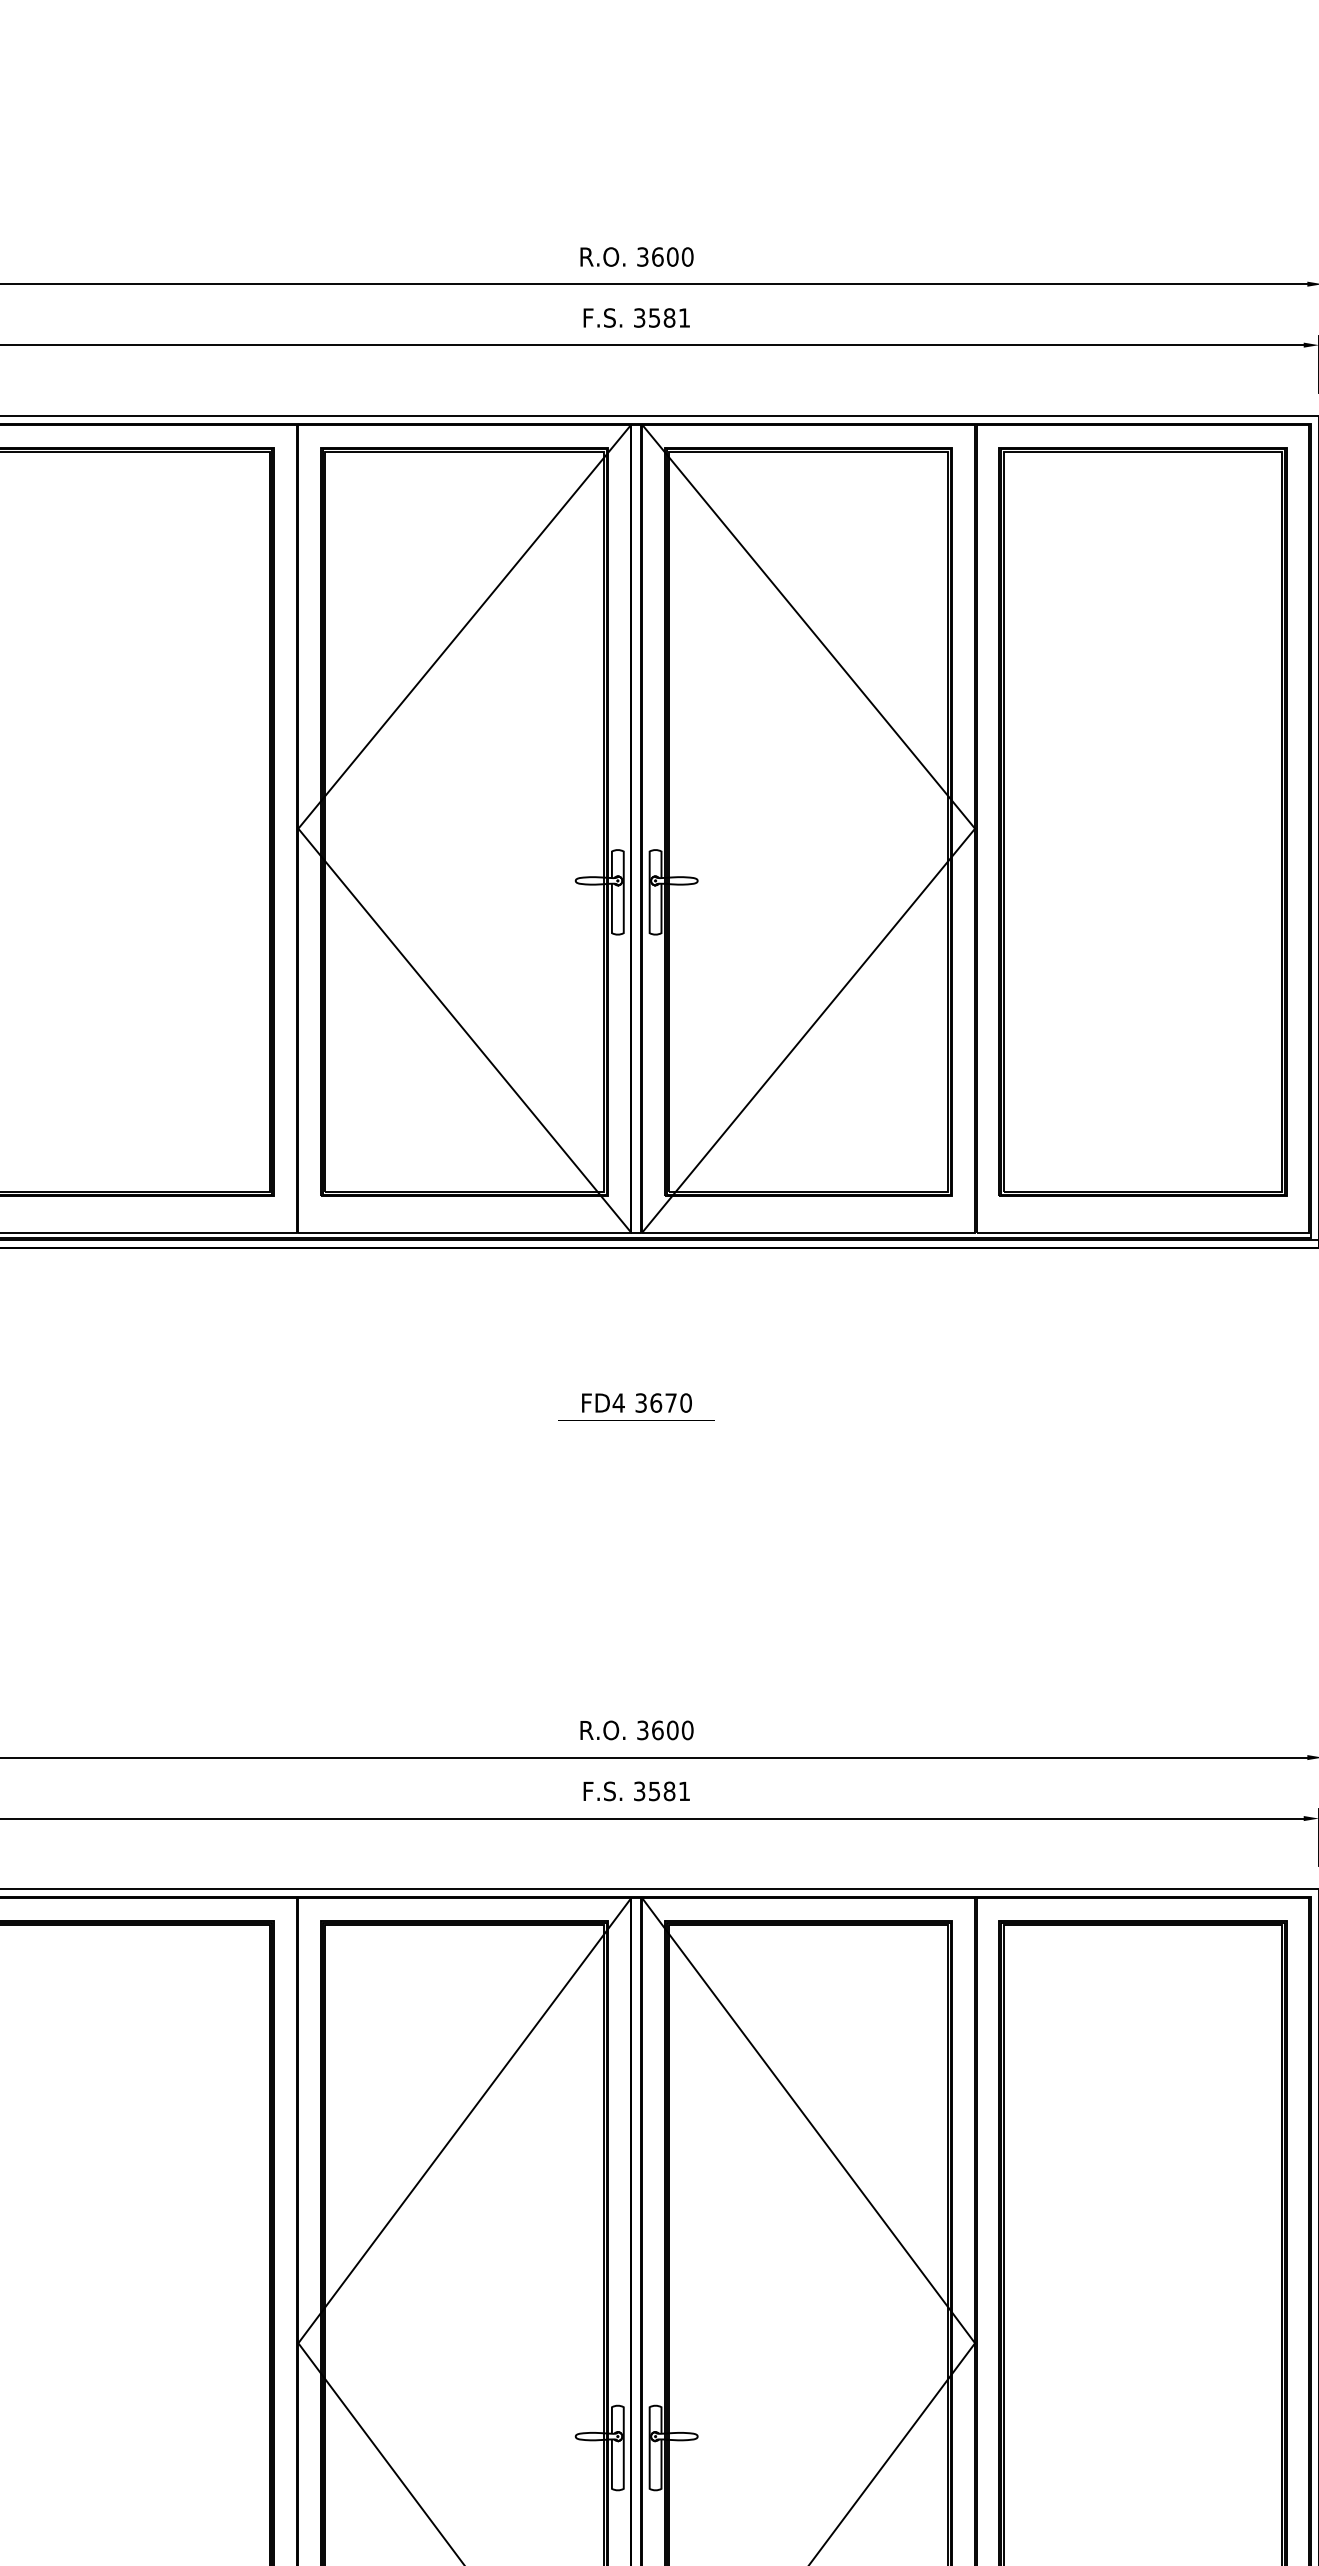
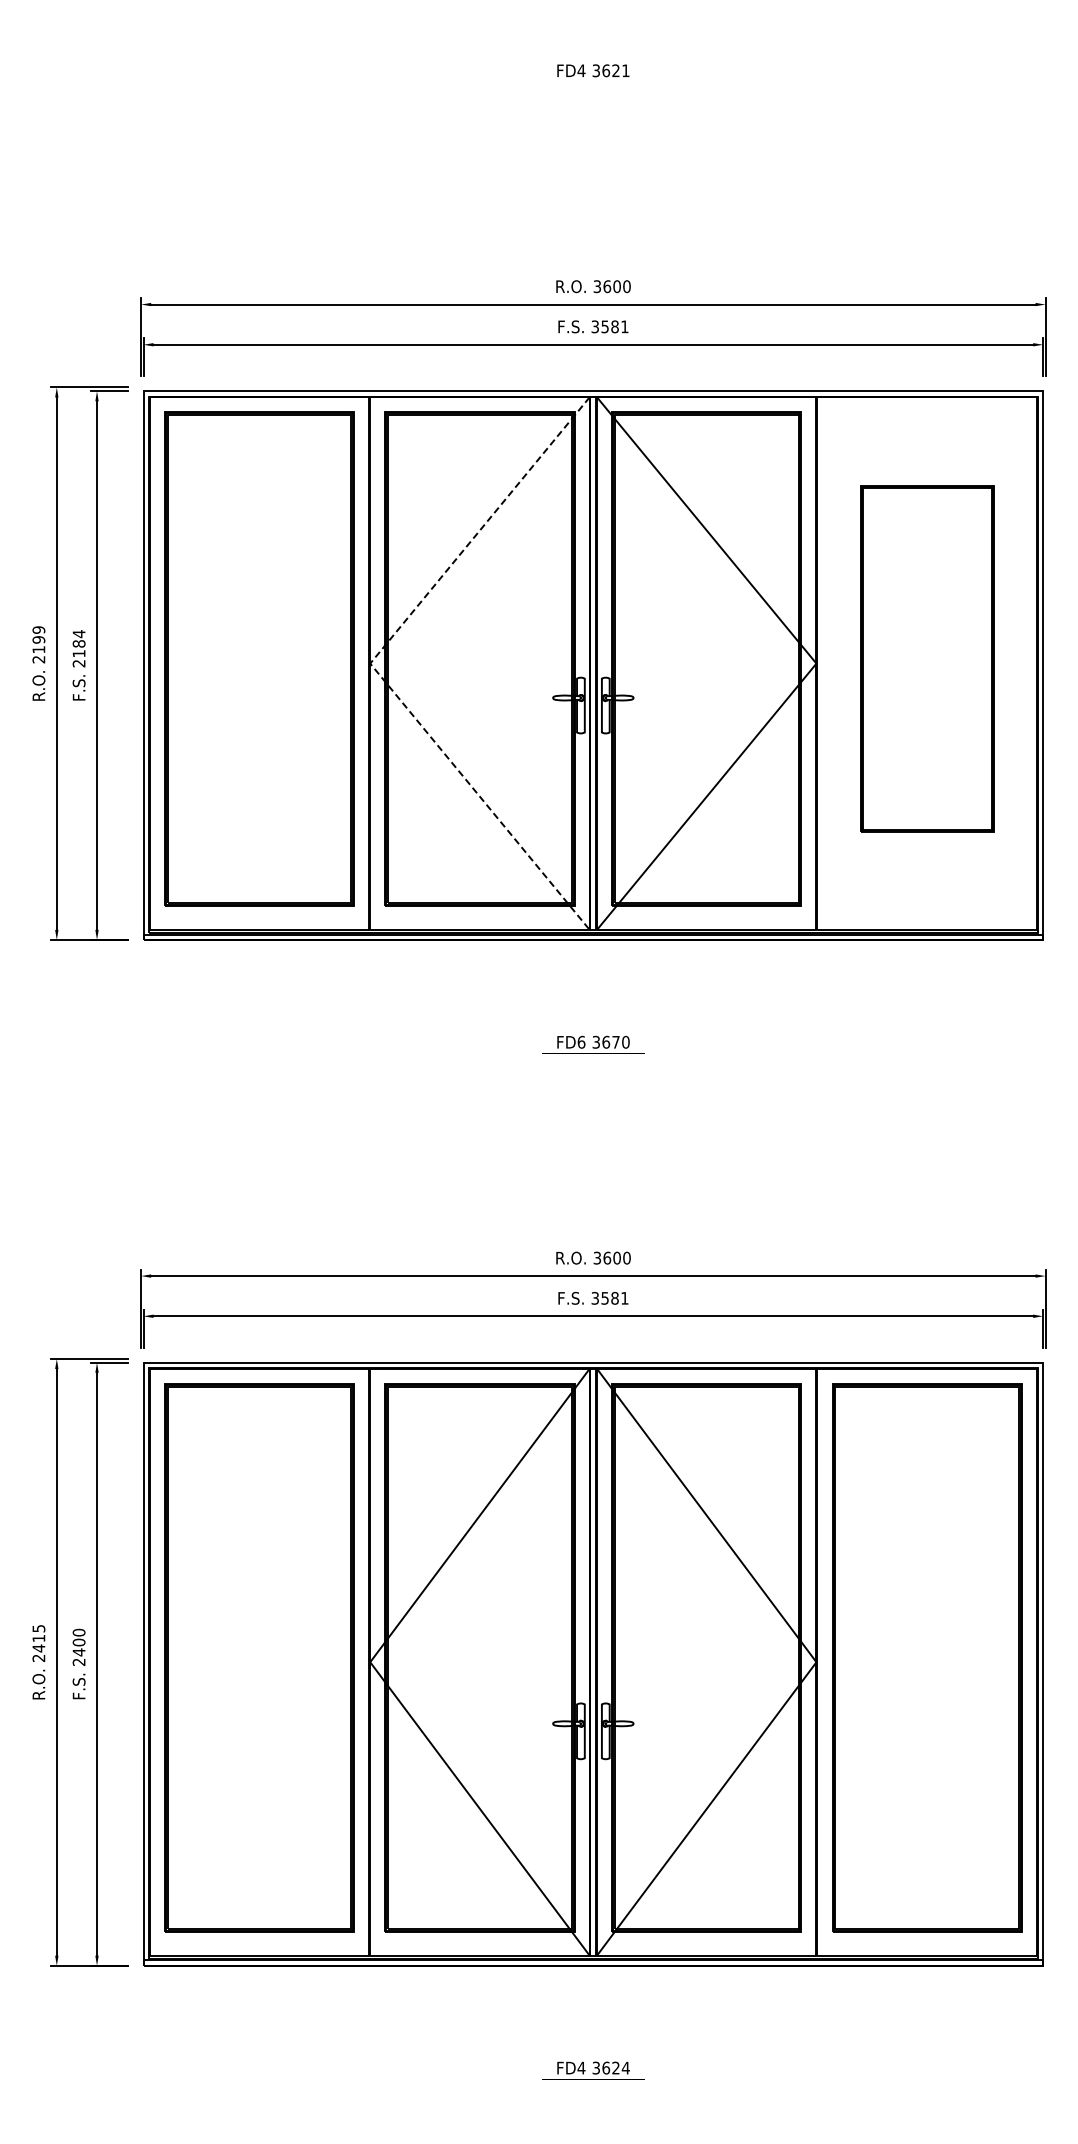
part: (1143, 820) -> (927, 658), size x0.7
line: (298, 828) -> (370, 663), solid -> dashed
text: (618, 1401) -> (581, 1041), FD4 -> FD6

